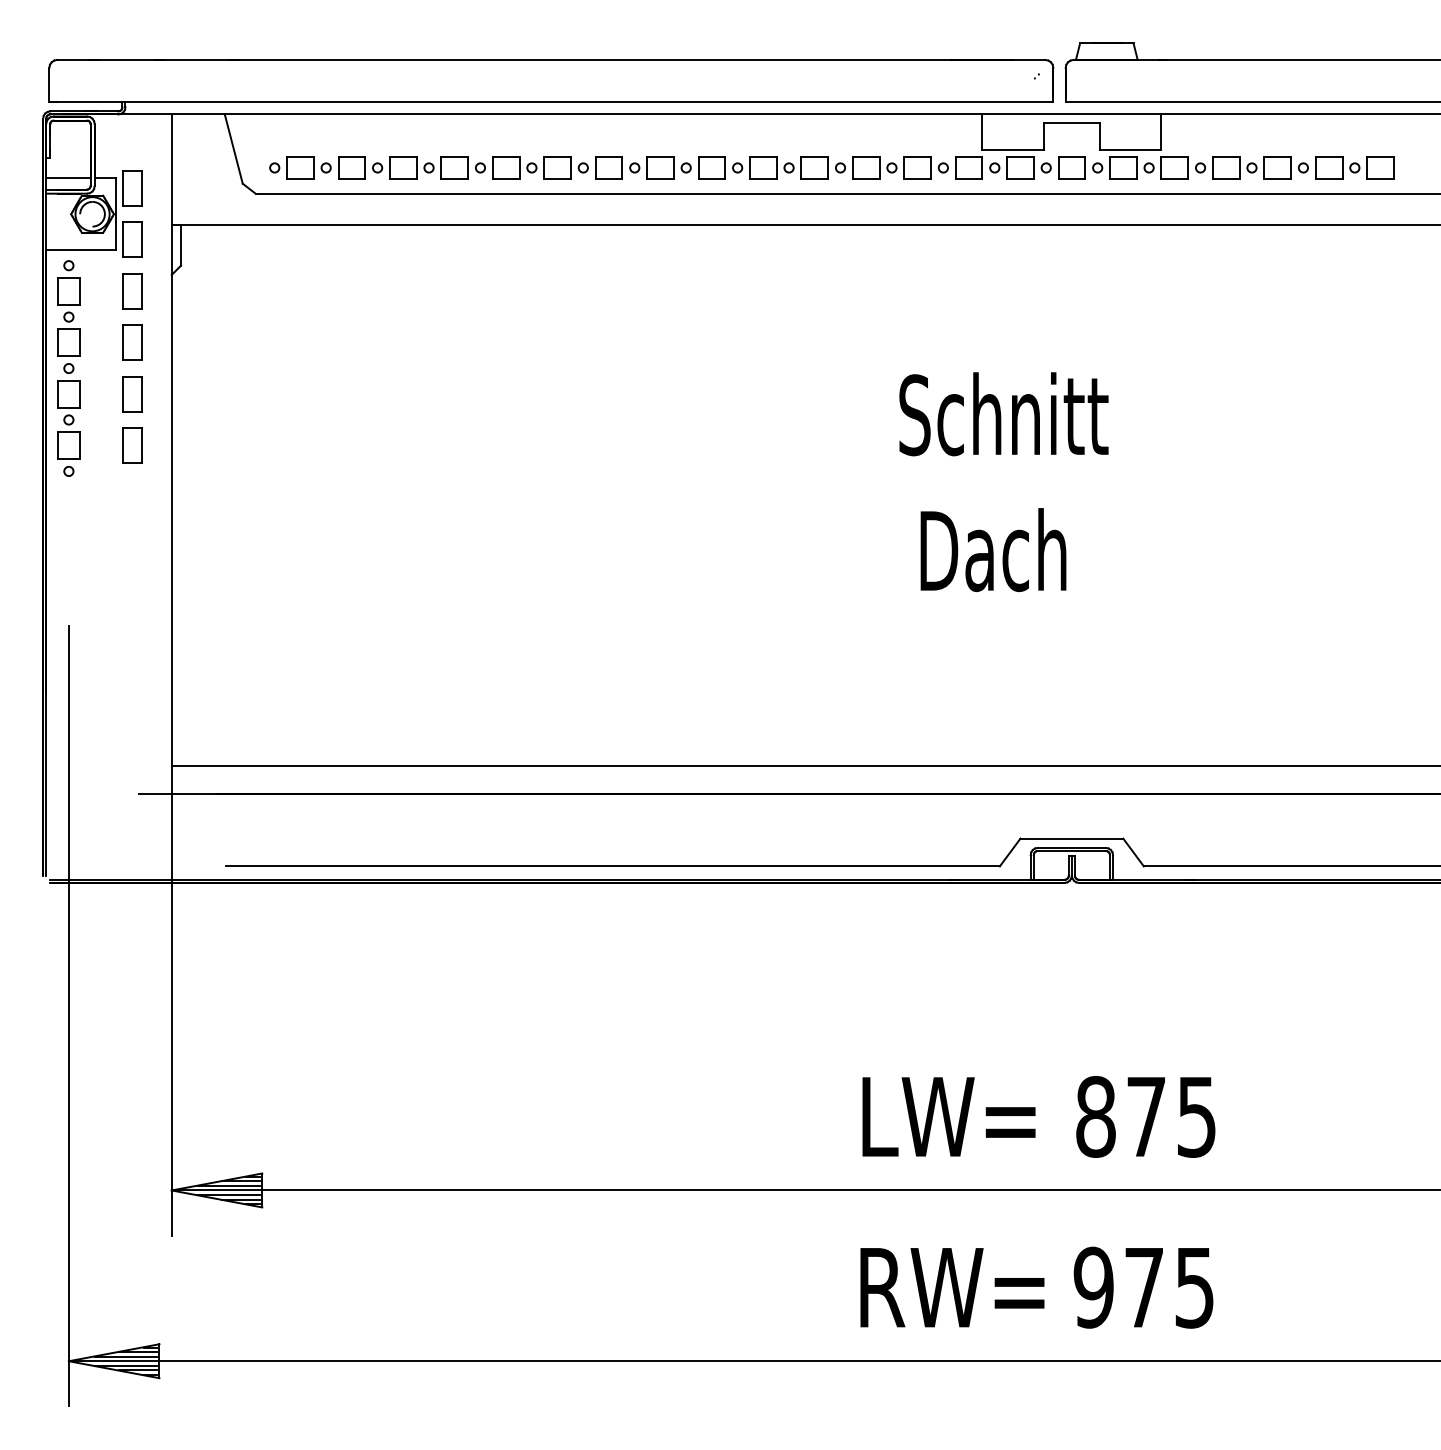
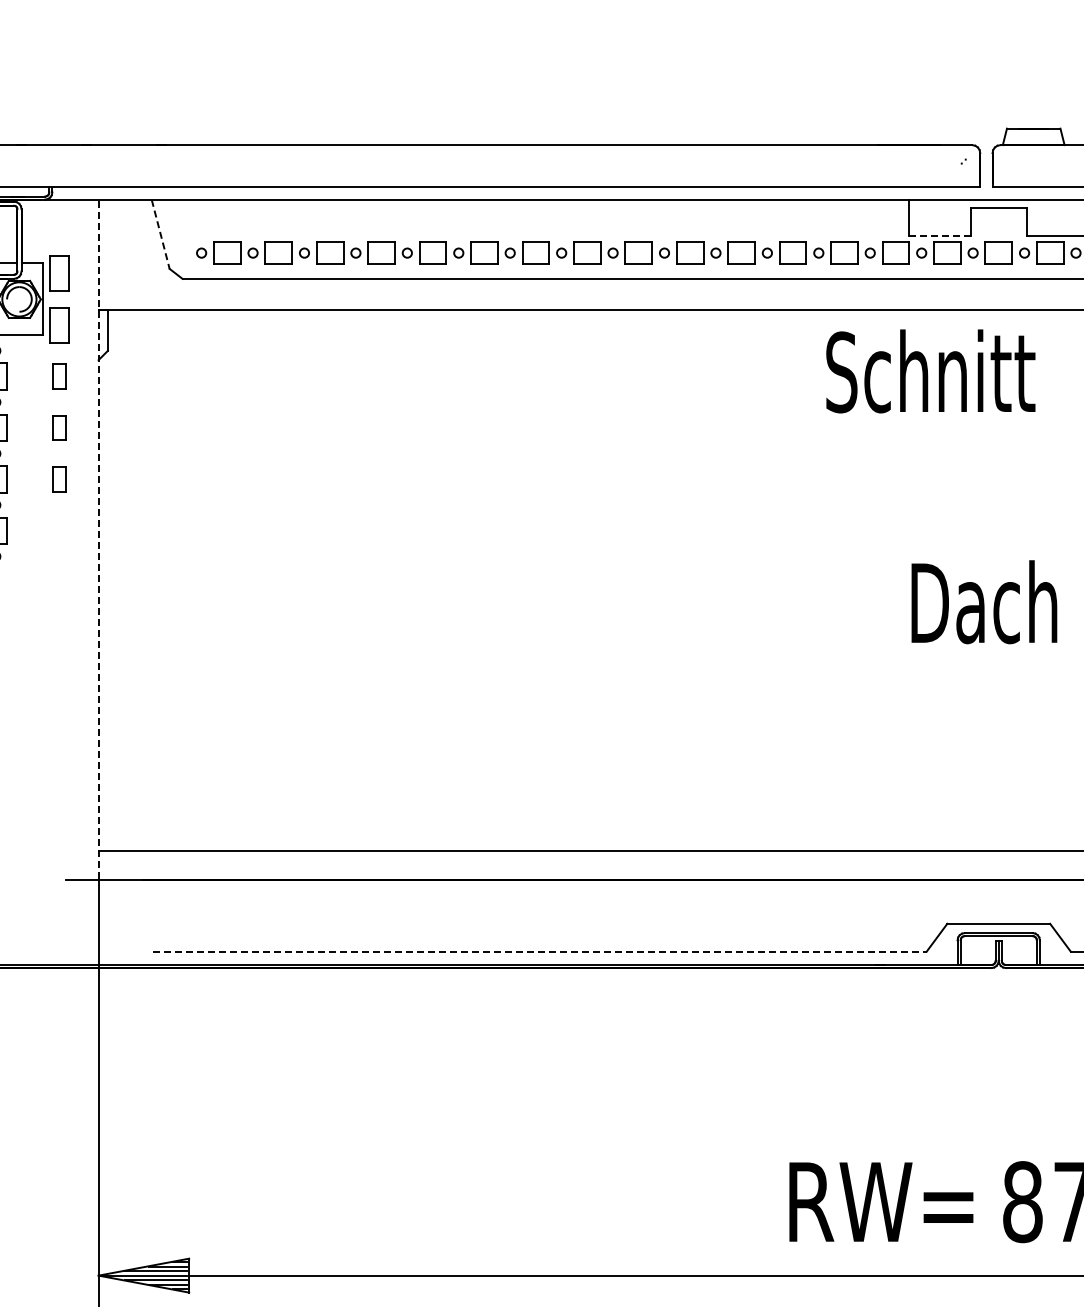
line: (233, 149) -> (160, 234), solid -> dashed
line: (1013, 150) -> (940, 235), solid -> dashed
part: (132, 291) -> (59, 376), size x0.7
part: (132, 342) -> (59, 427), size x0.7
part: (132, 394) -> (59, 479), size x0.7
text: (1003, 414) -> (930, 371), moved
part: (132, 445) -> (59, 530), removed
line: (171, 455) -> (98, 540), solid -> dashed
text: (993, 550) -> (984, 602), moved
line: (613, 866) -> (540, 951), solid -> dashed
text: (958, 1116) -> (885, 1201), LW= -> RW=

